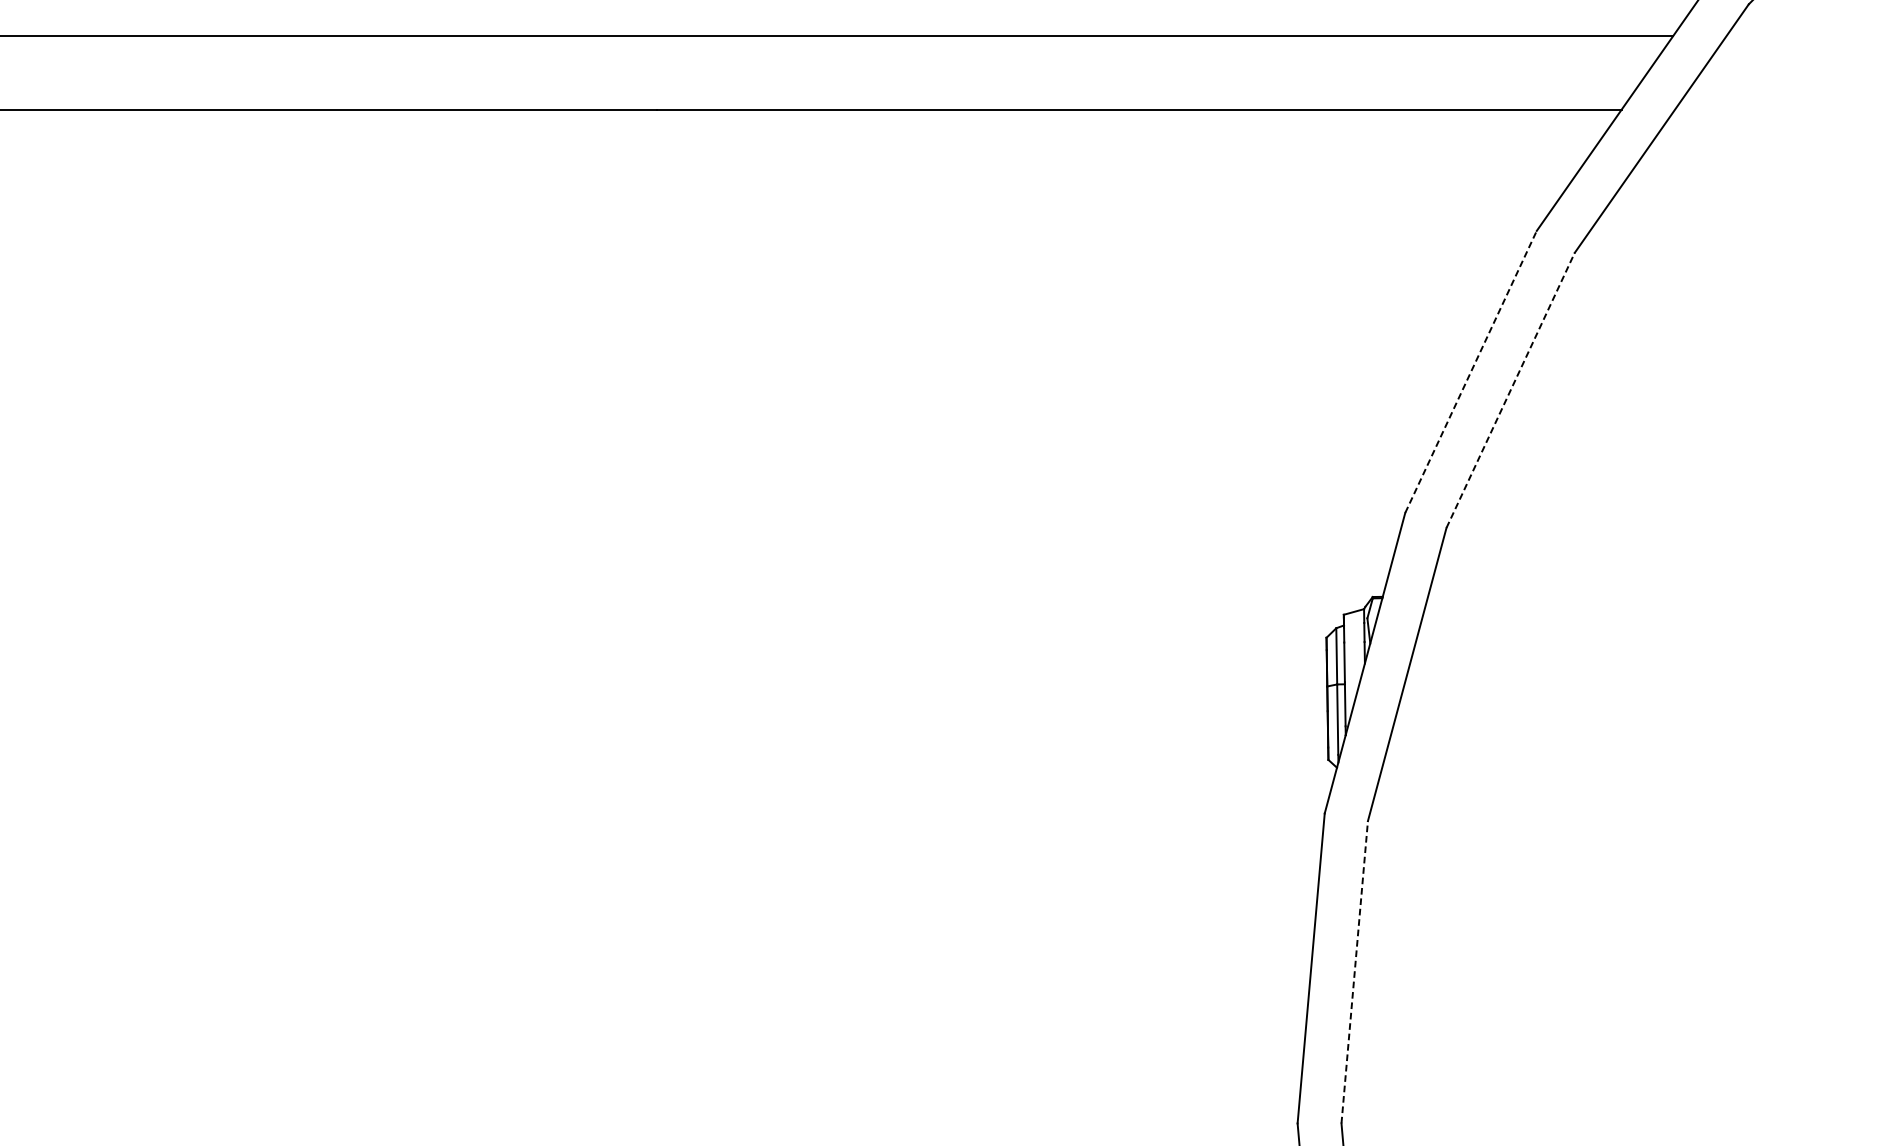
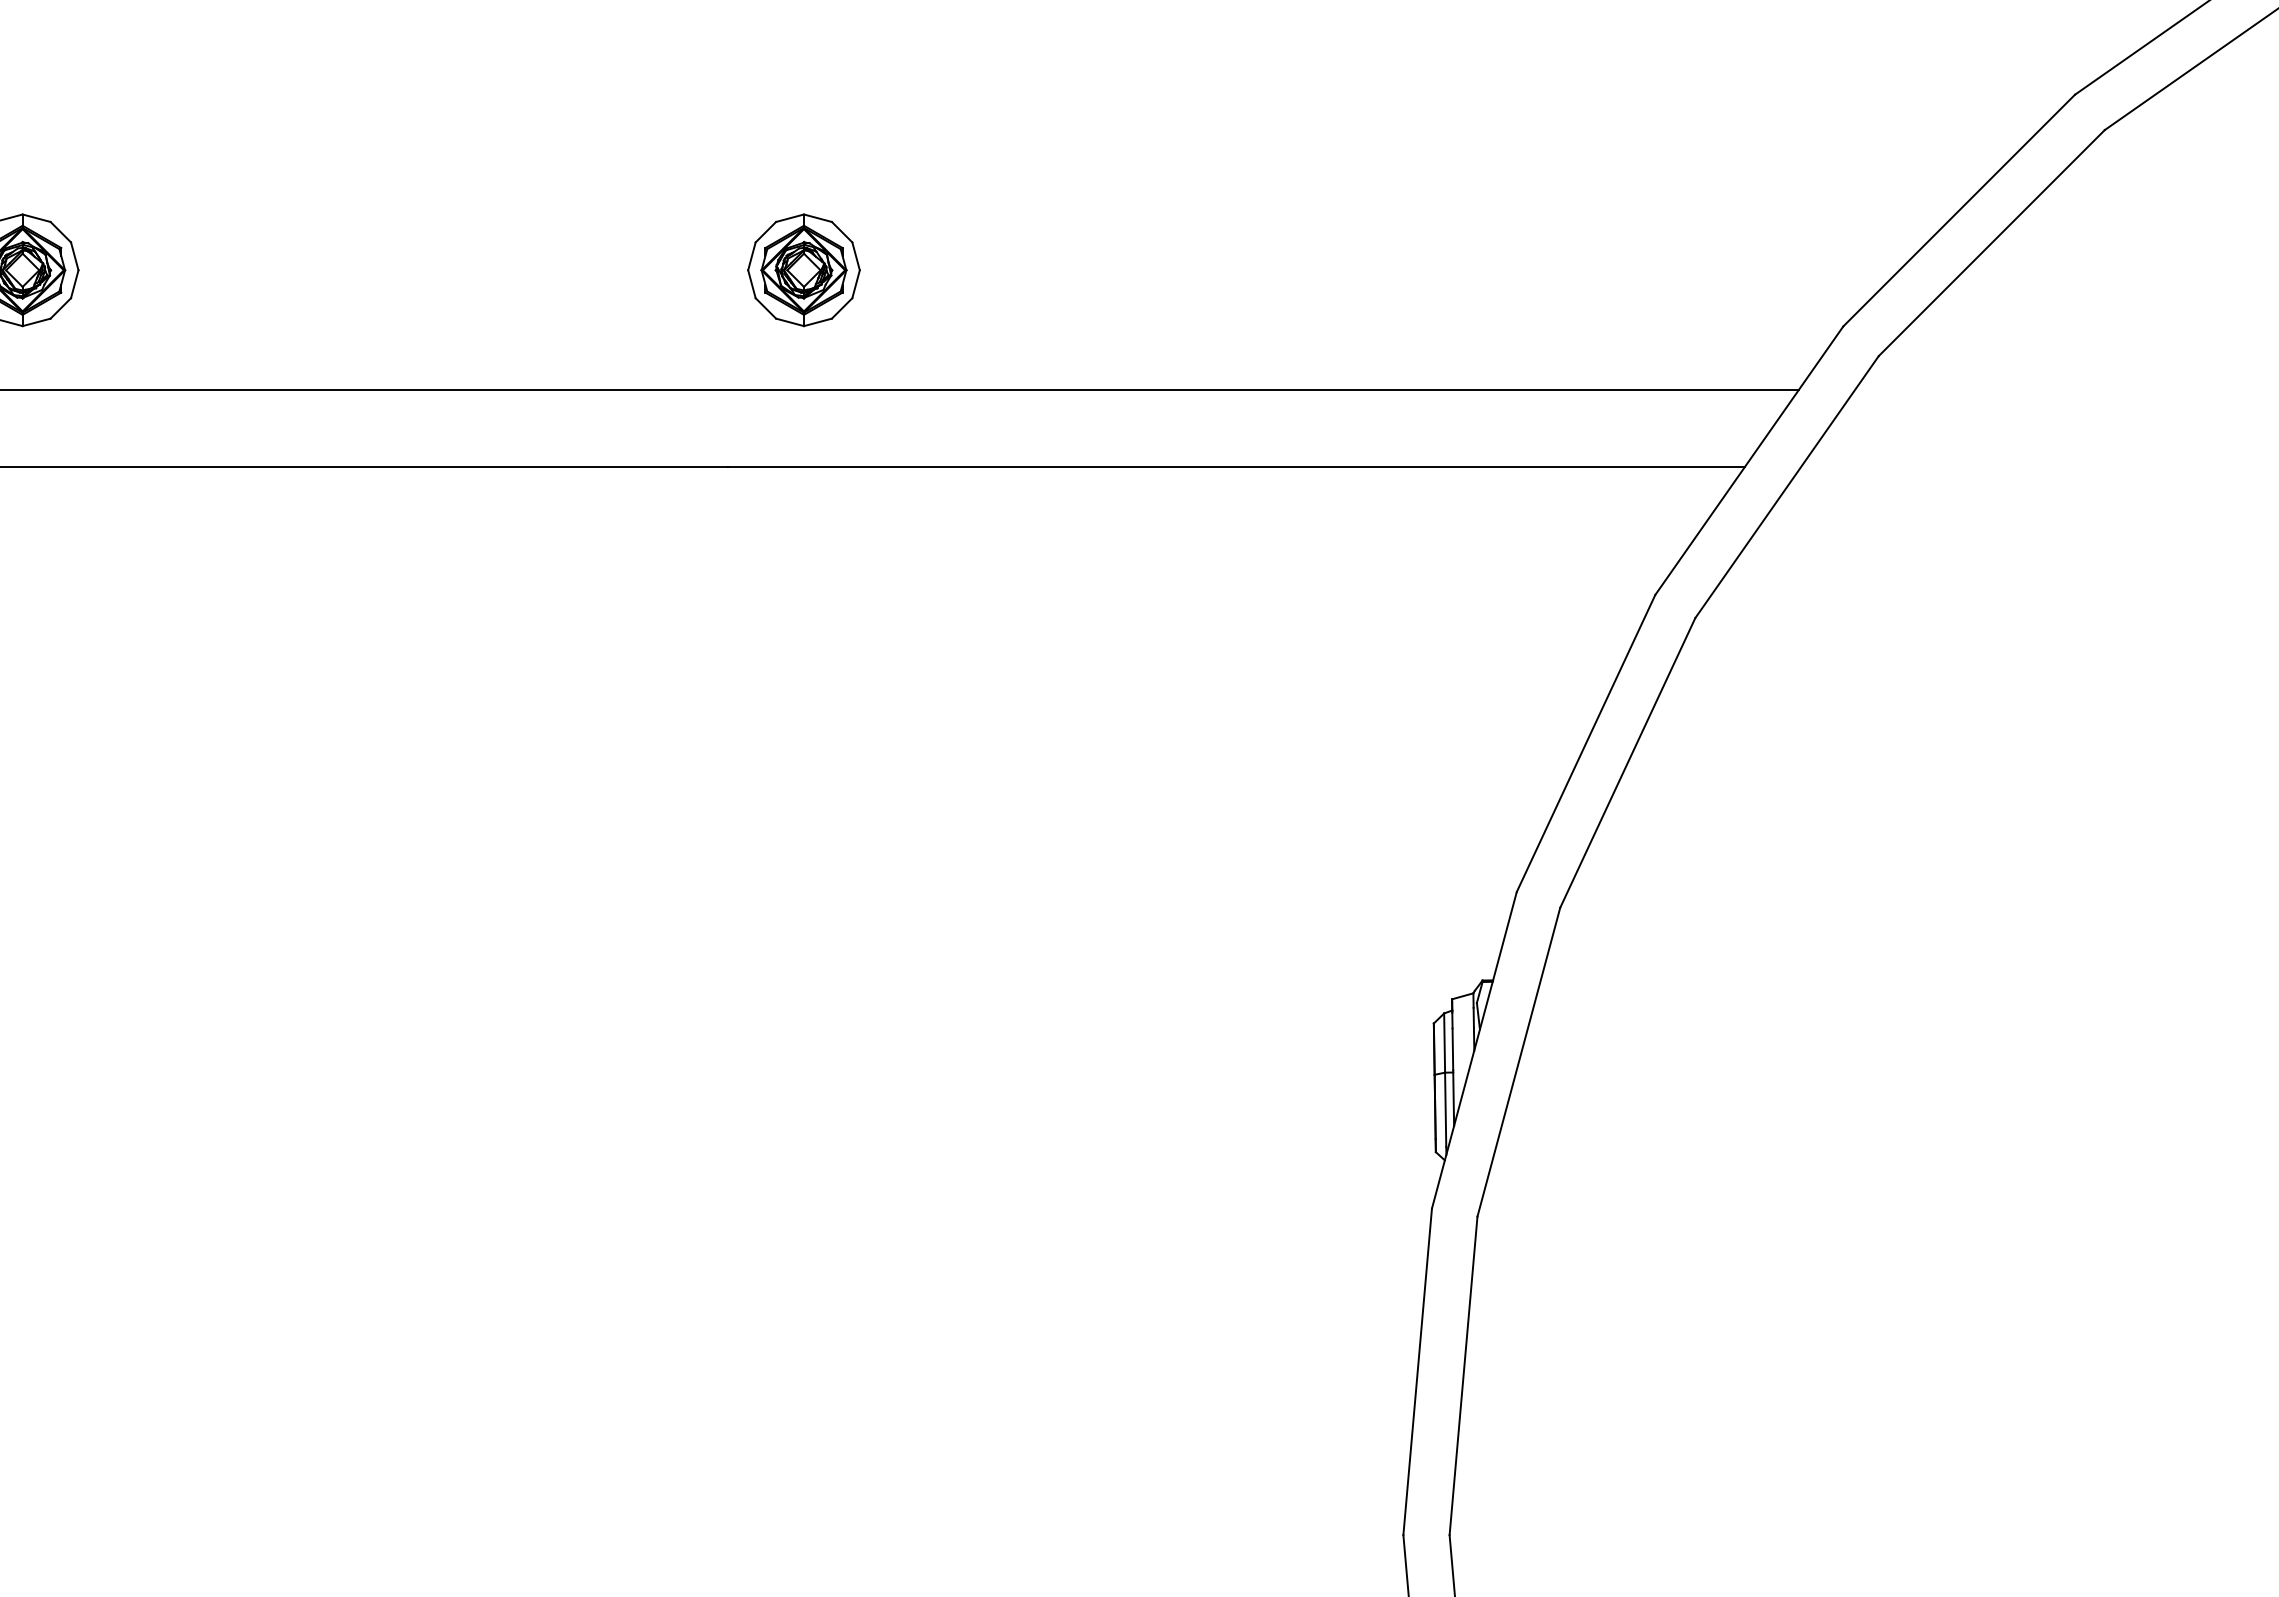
line: (1471, 371) -> (1586, 743), dashed -> solid
line: (1510, 390) -> (1627, 762), dashed -> solid
line: (1354, 971) -> (1463, 1375), dashed -> solid

